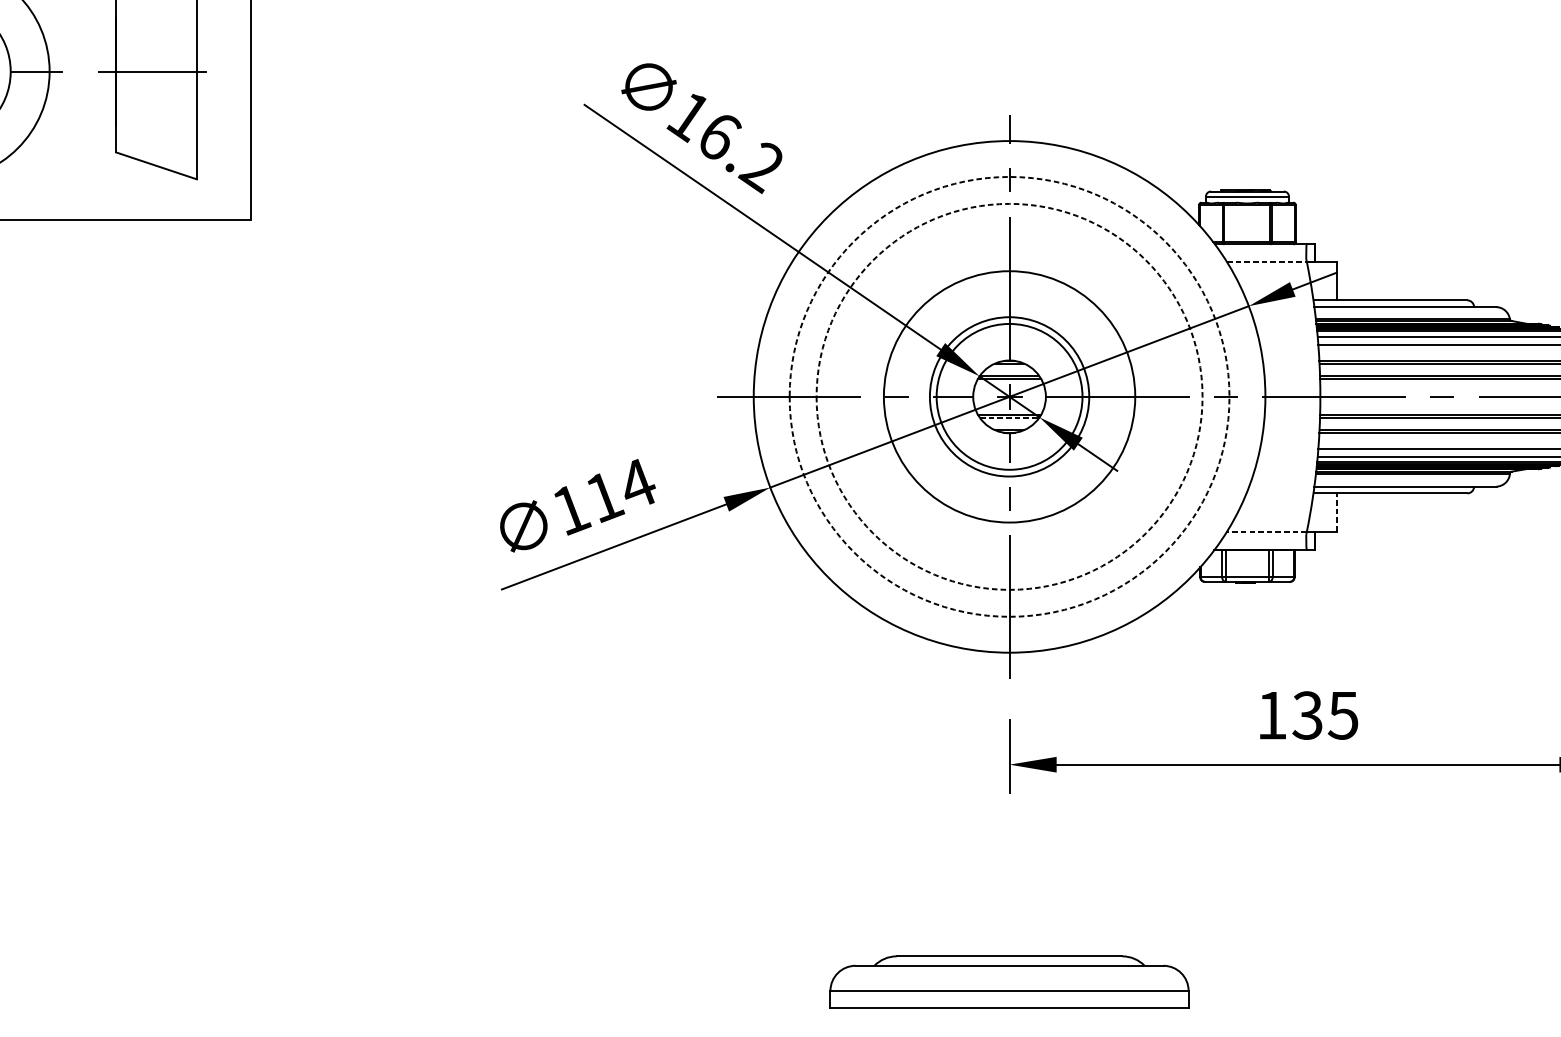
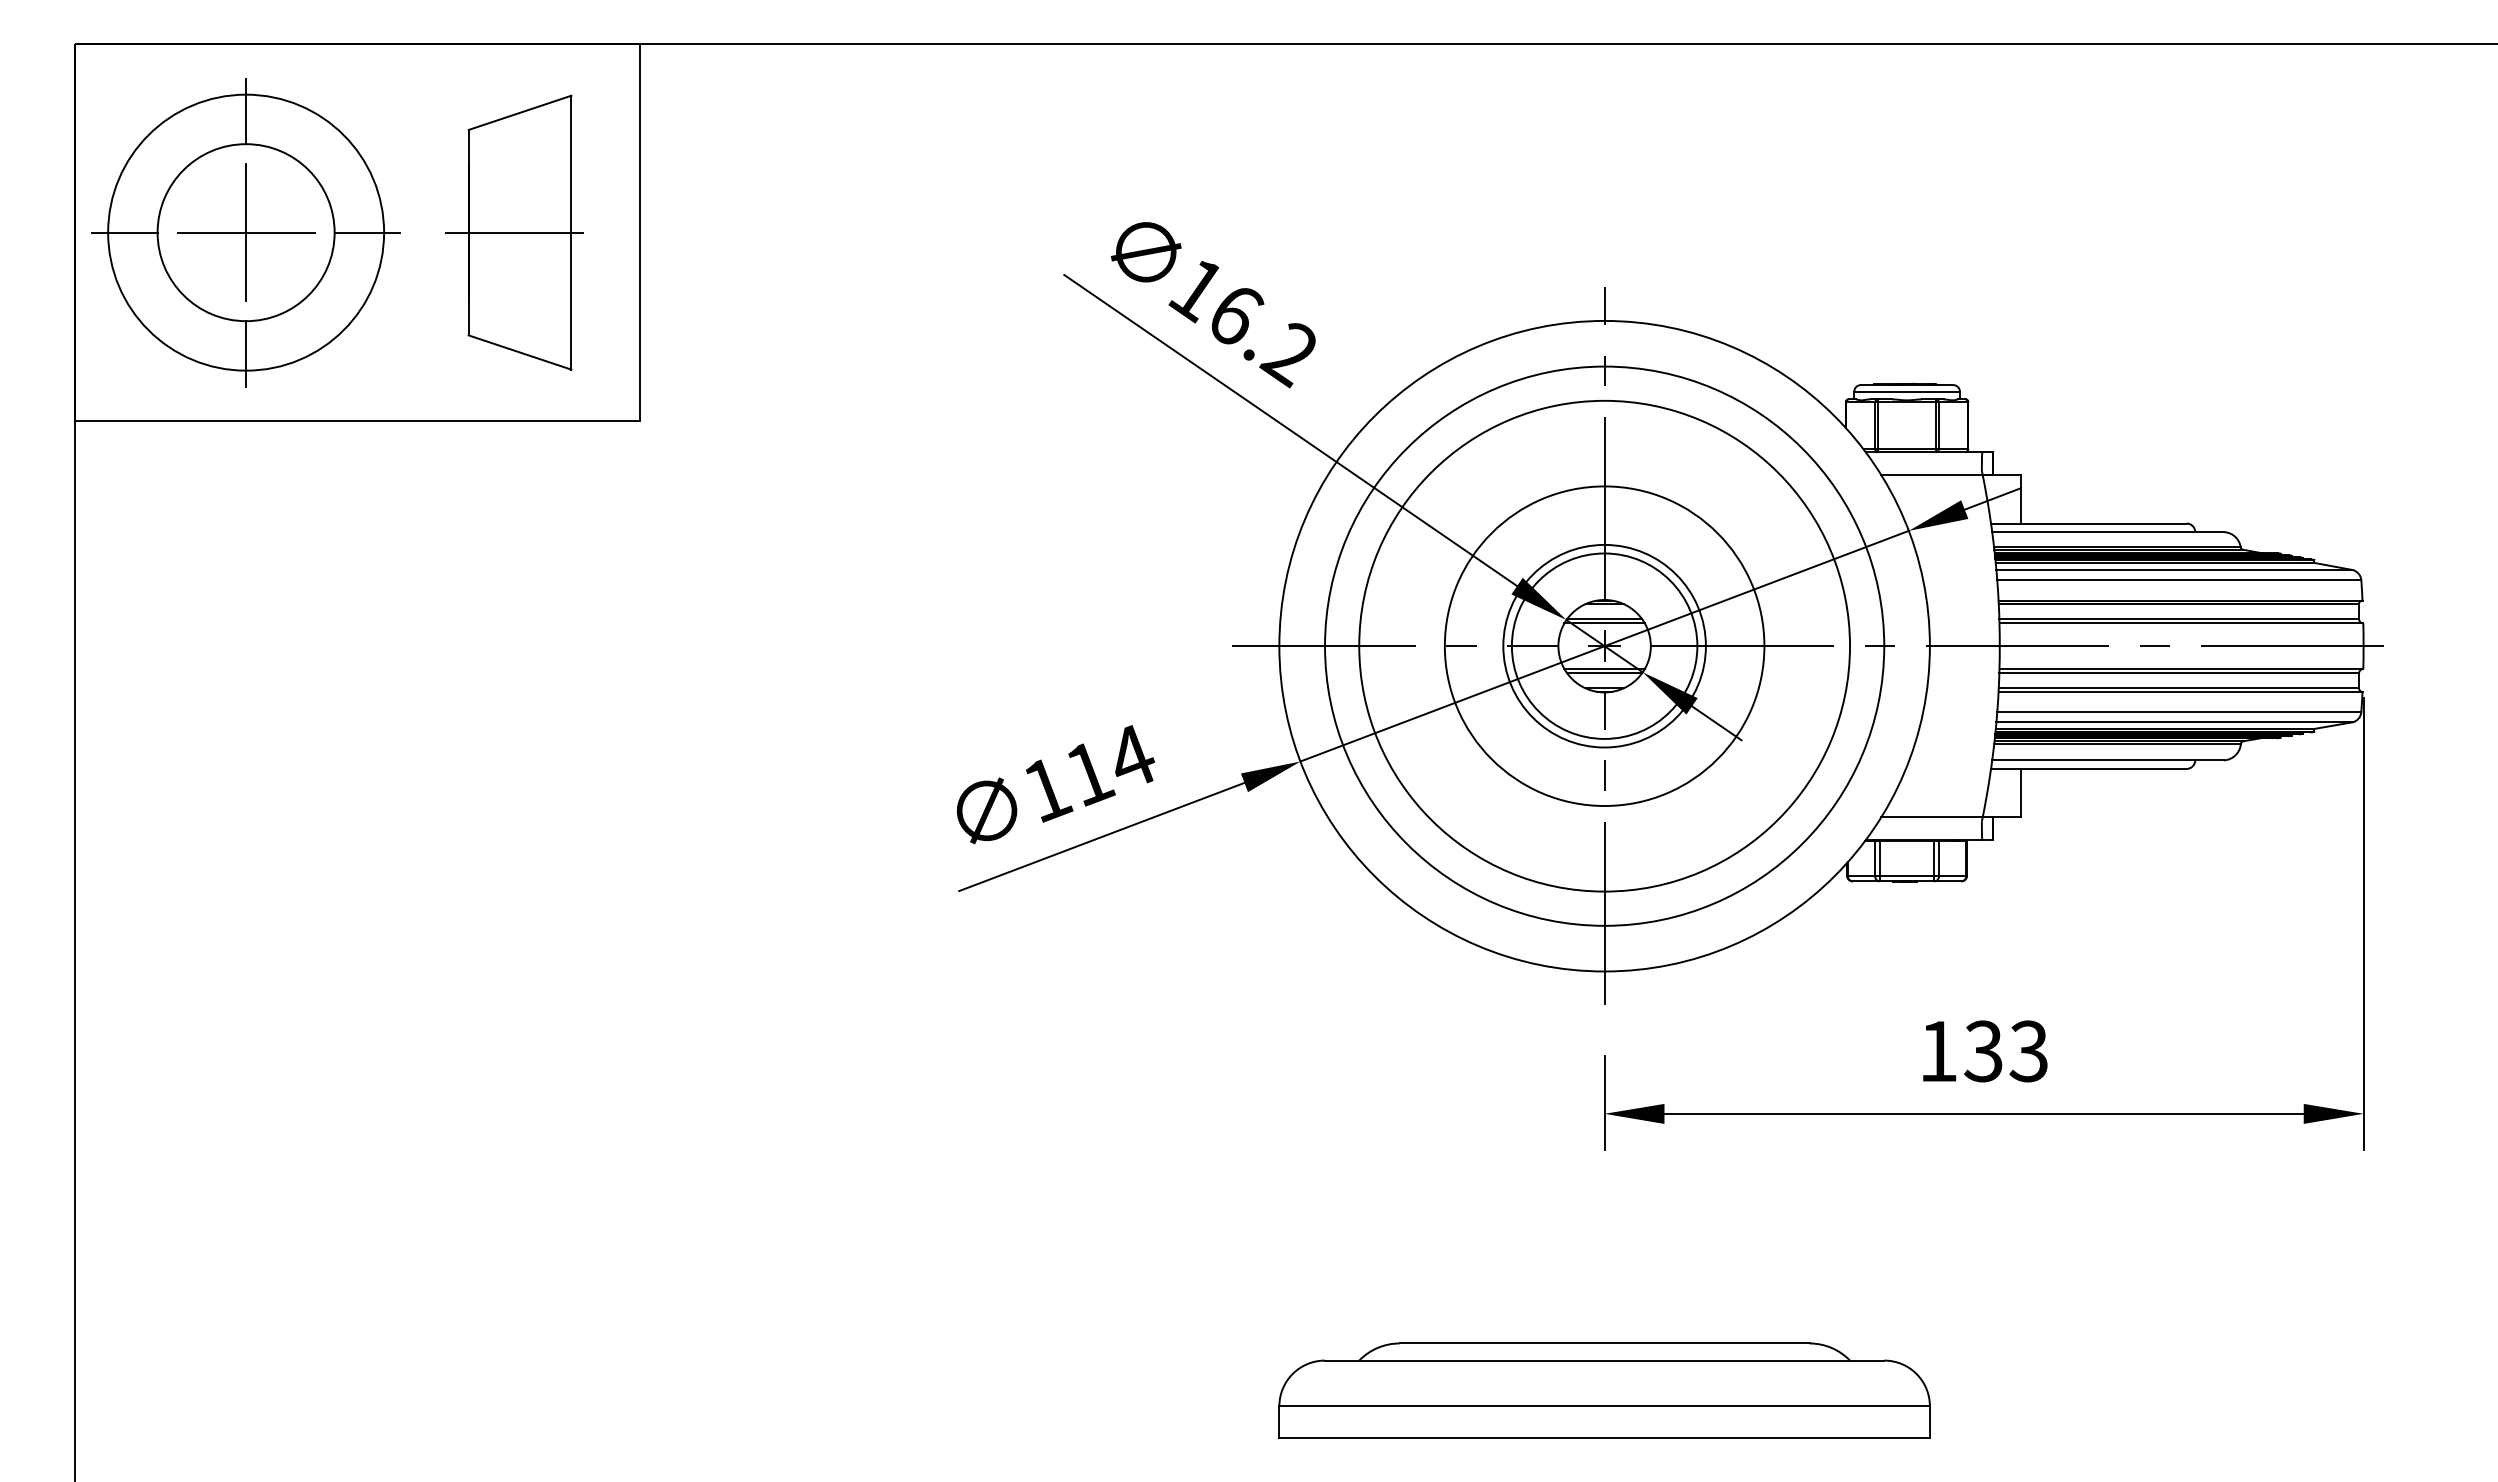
line: (1266, 262) -> (1931, 475), dashed -> solid
circle: (1009, 396) -> (1604, 645), dashed -> solid
circle: (1009, 396) -> (1604, 645), dashed -> solid
line: (1010, 418) -> (1605, 673), dashed -> solid
line: (1337, 511) -> (2021, 792), dashed -> solid
line: (1266, 531) -> (1931, 817), dashed -> solid
text: (1342, 714) -> (2028, 1050), 135 -> 133
part: (1009, 982) -> (1604, 1390), size x1.43

